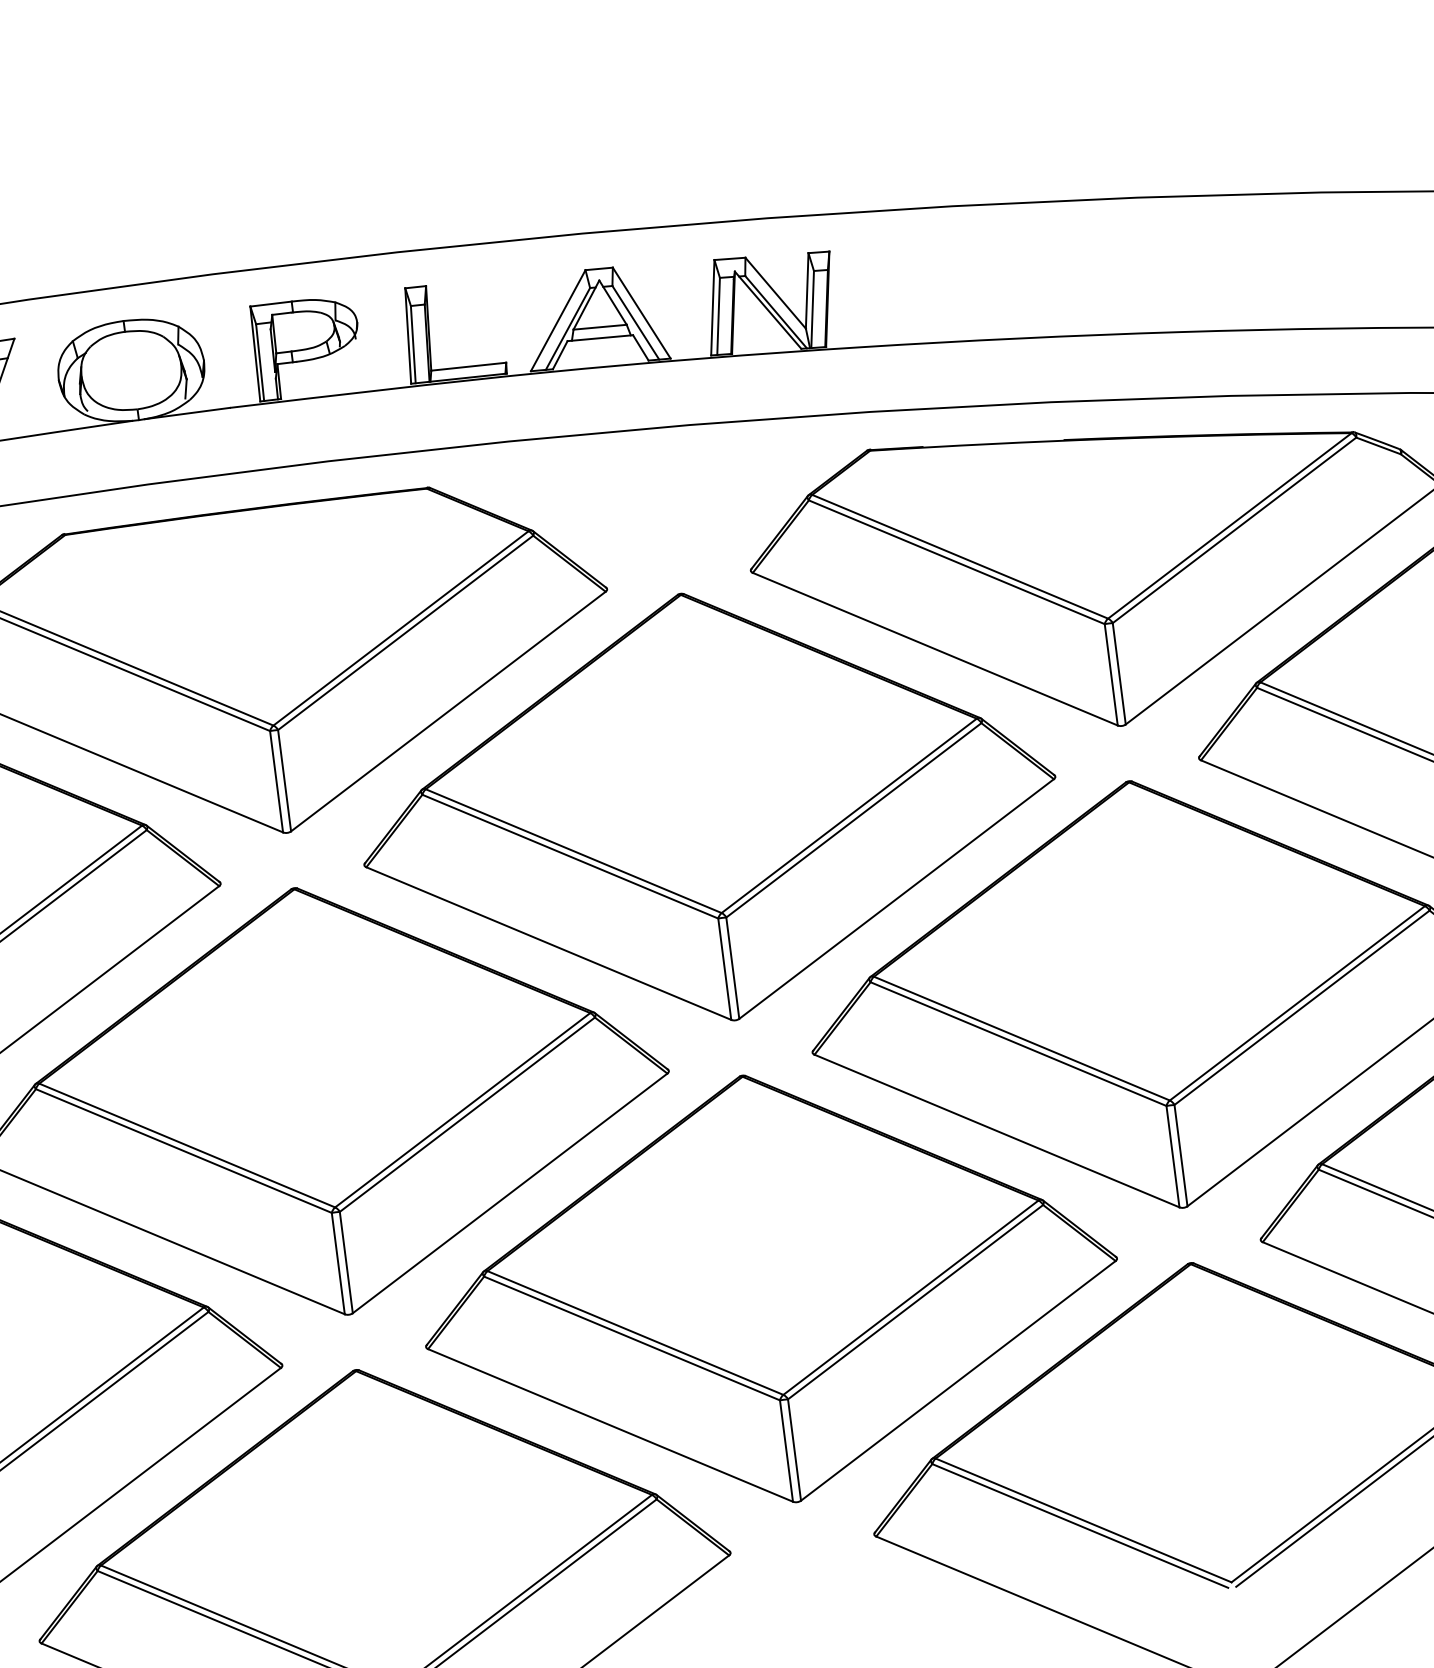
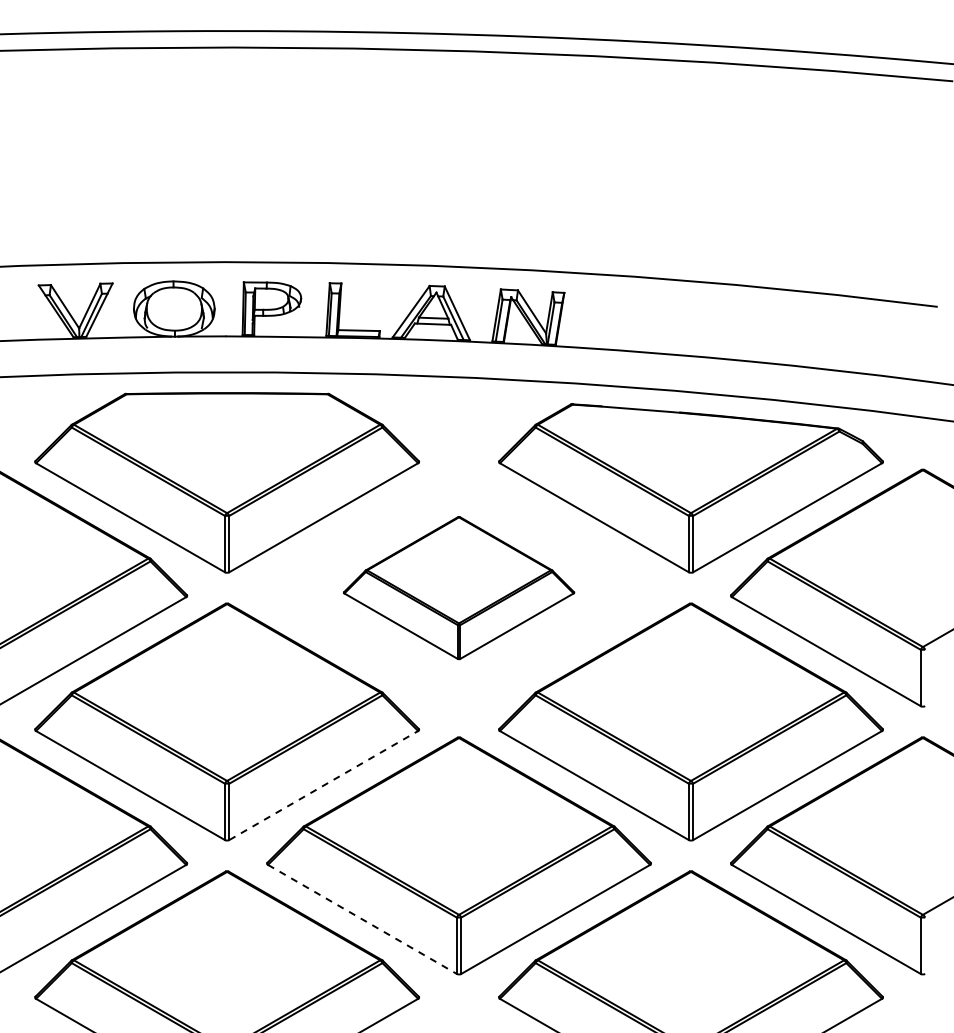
part: (706, 806) -> (458, 587), size x0.6
line: (511, 1193) -> (324, 785), solid -> dashed
line: (610, 1425) -> (362, 919), solid -> dashed

